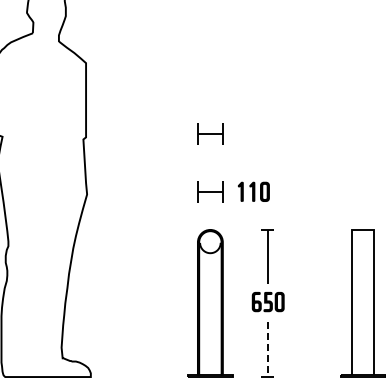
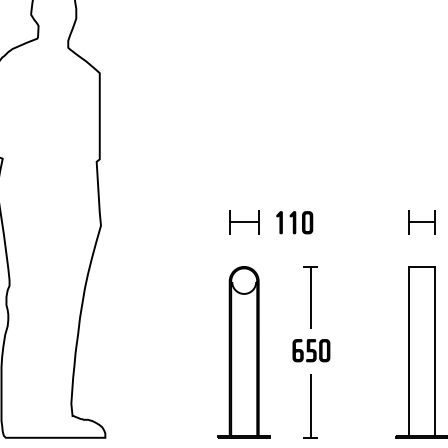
part: (210, 133) -> (244, 154), removed
part: (362, 191) -> (420, 222), added
line: (267, 349) -> (310, 405), dashed -> solid

